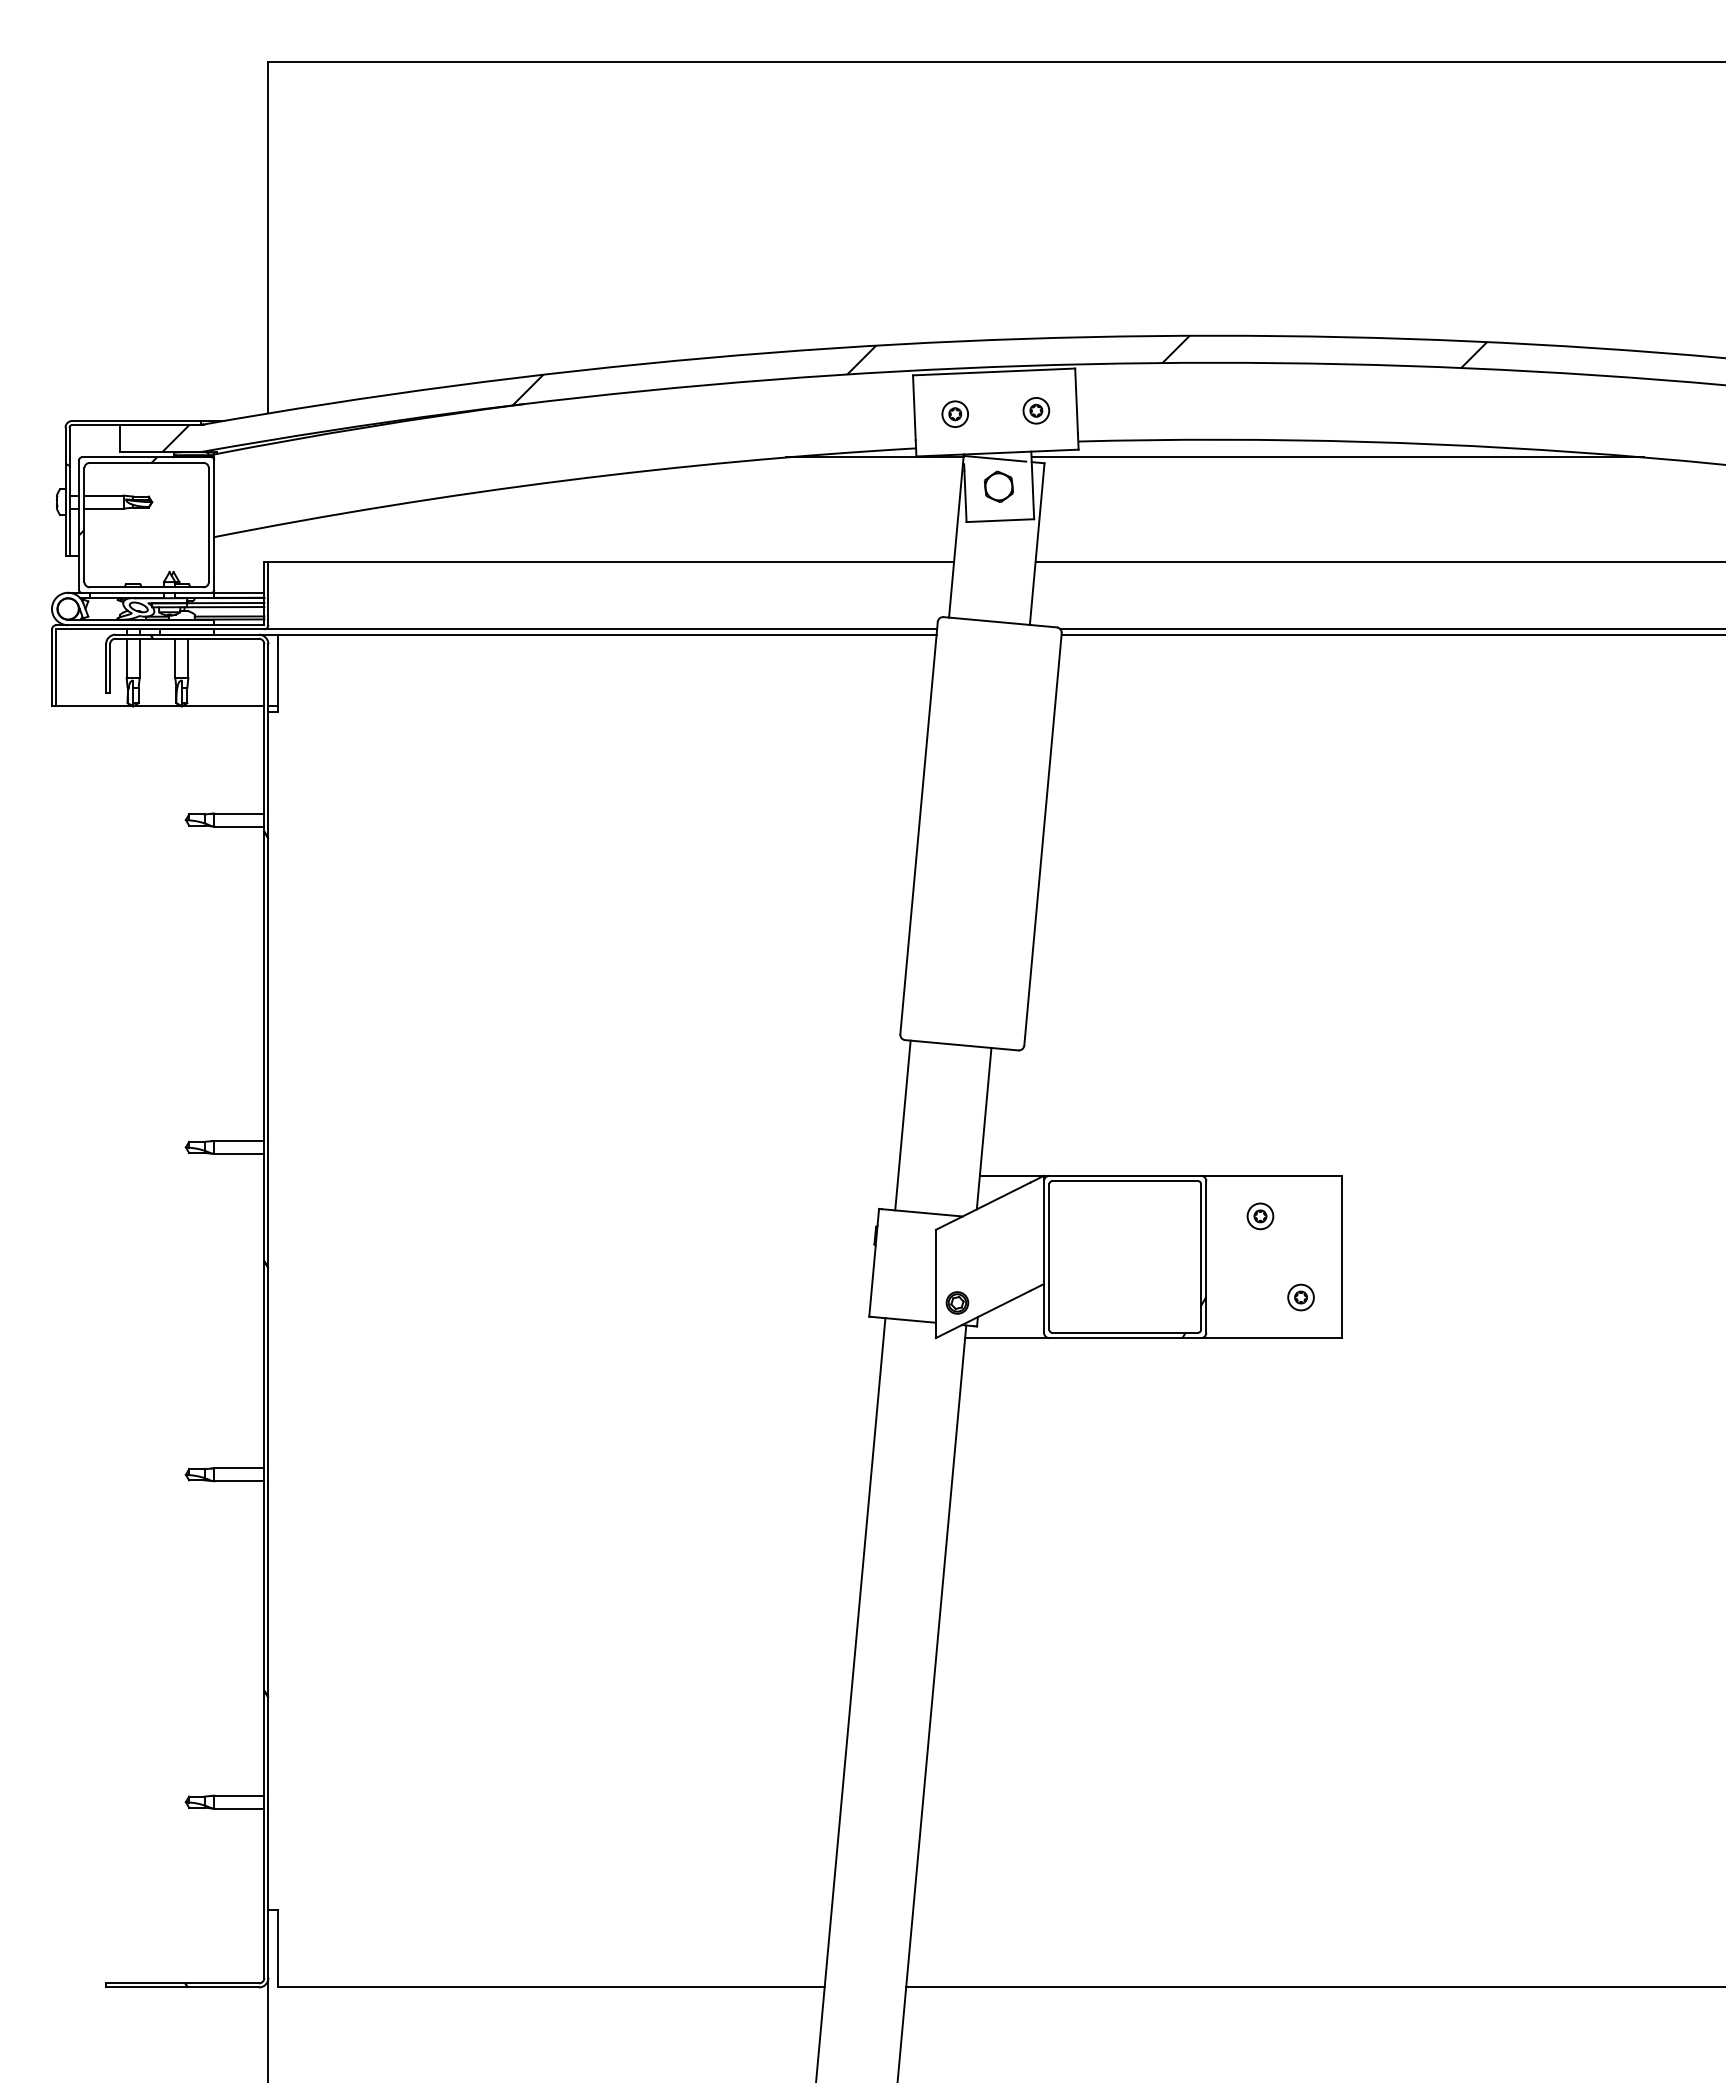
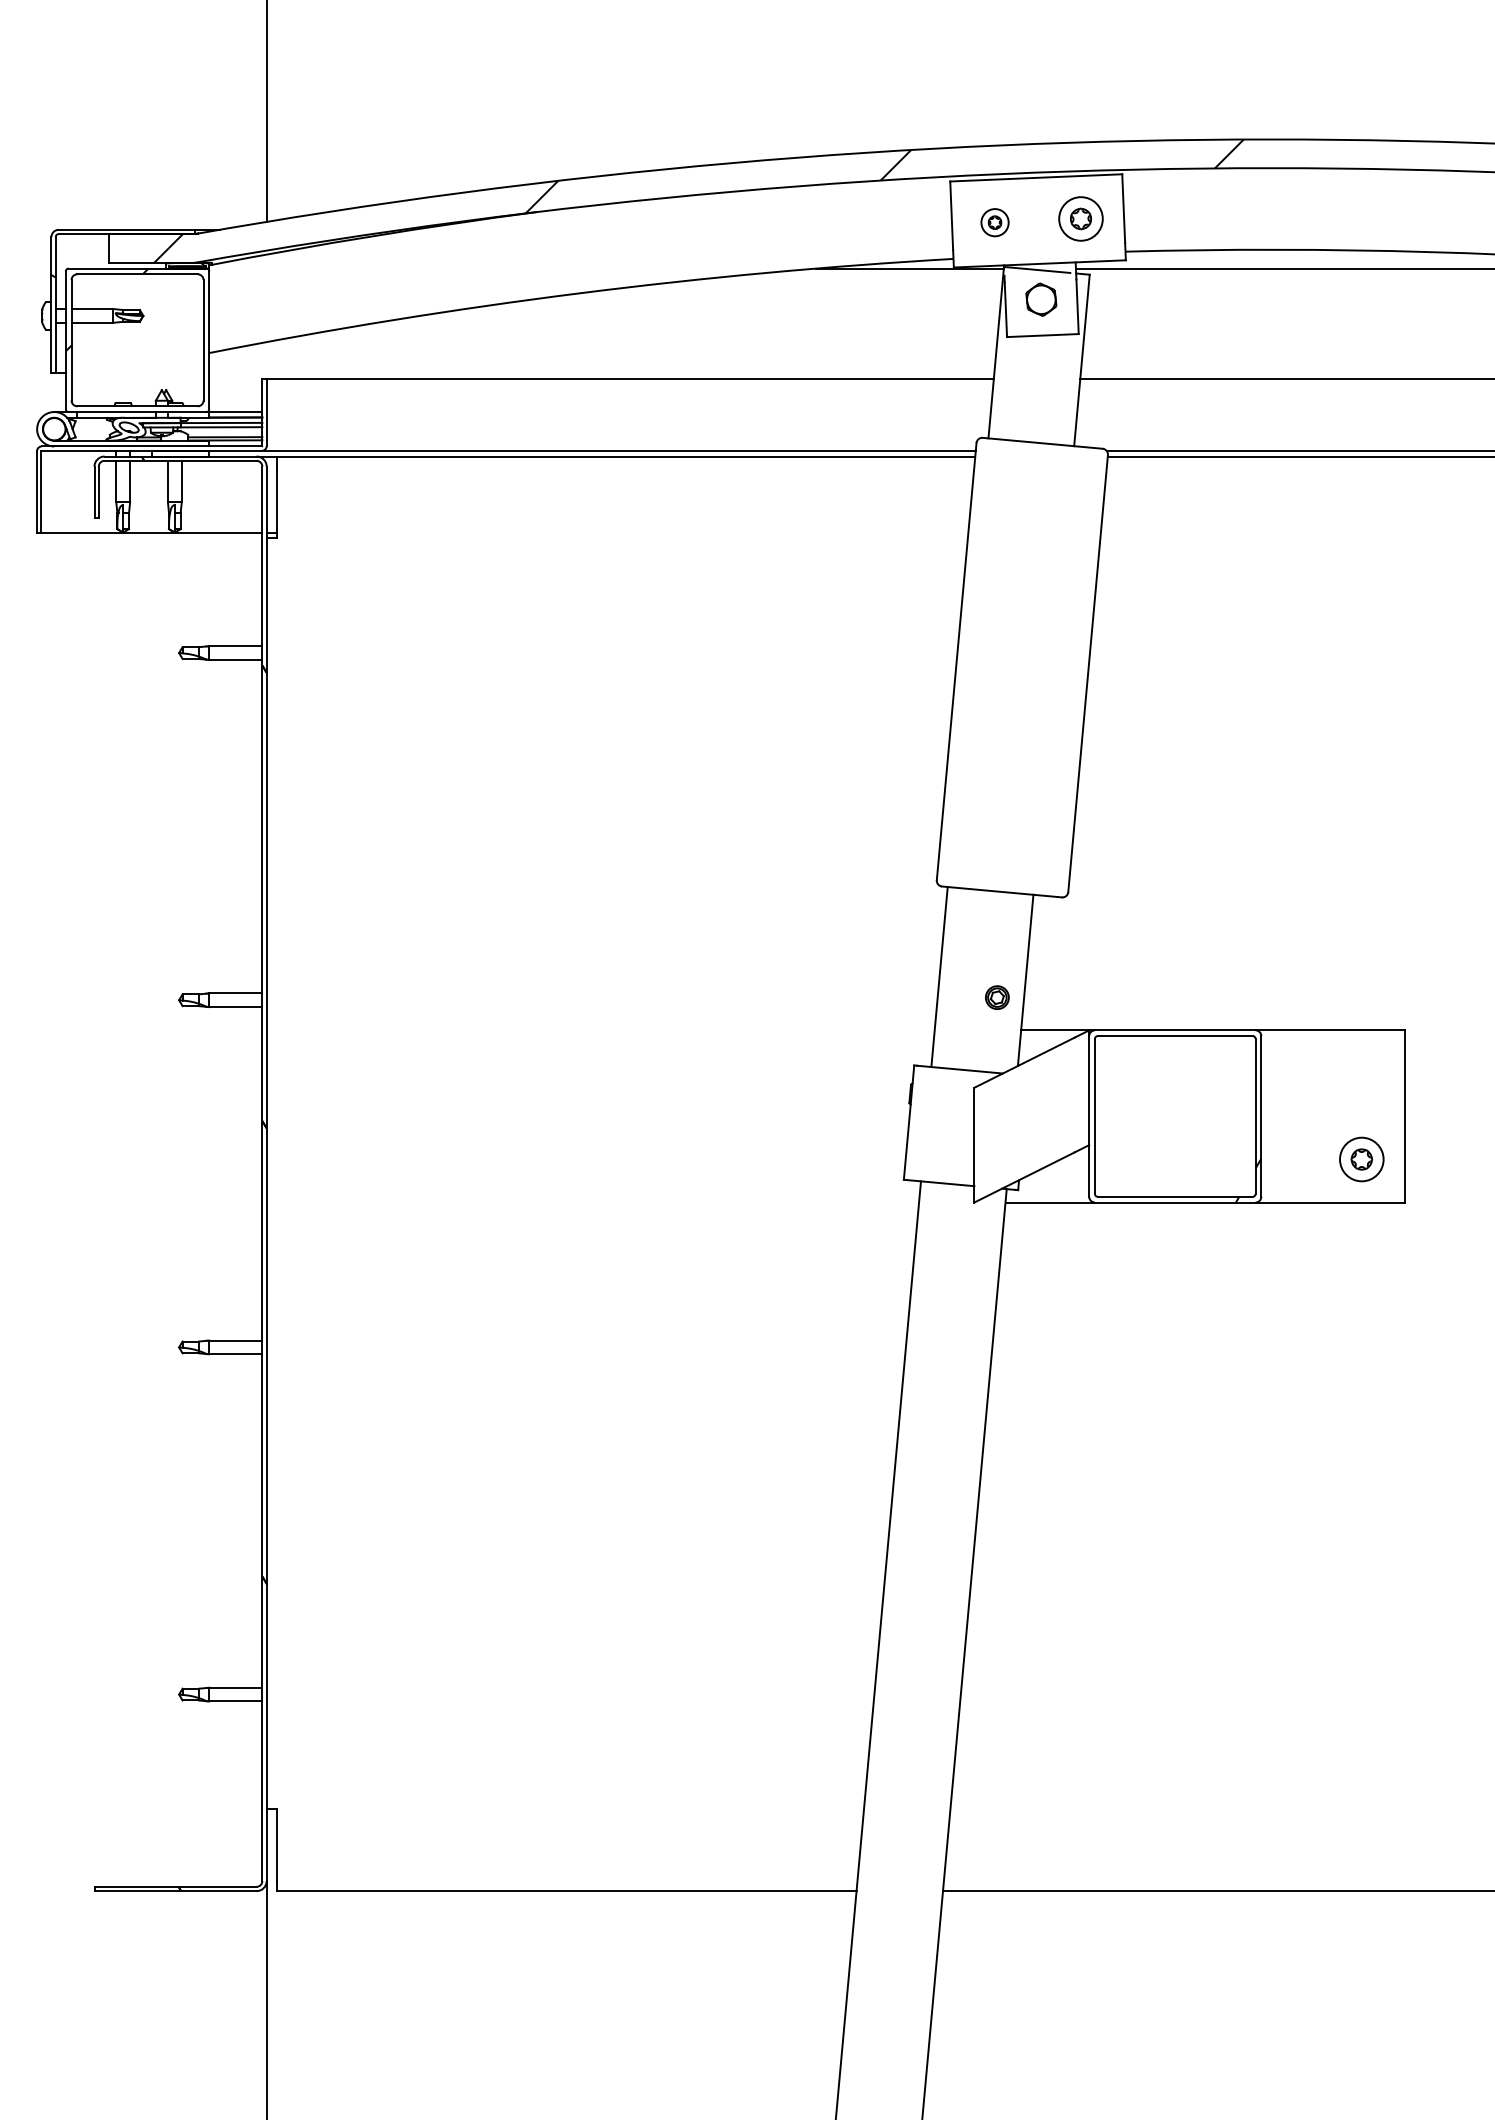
part: (1036, 410) -> (1081, 218), size x1.6
part: (1260, 1216) -> (1318, 1073), removed
part: (1300, 1297) -> (1361, 1159), size x1.6
part: (957, 1302) -> (997, 997), moved

